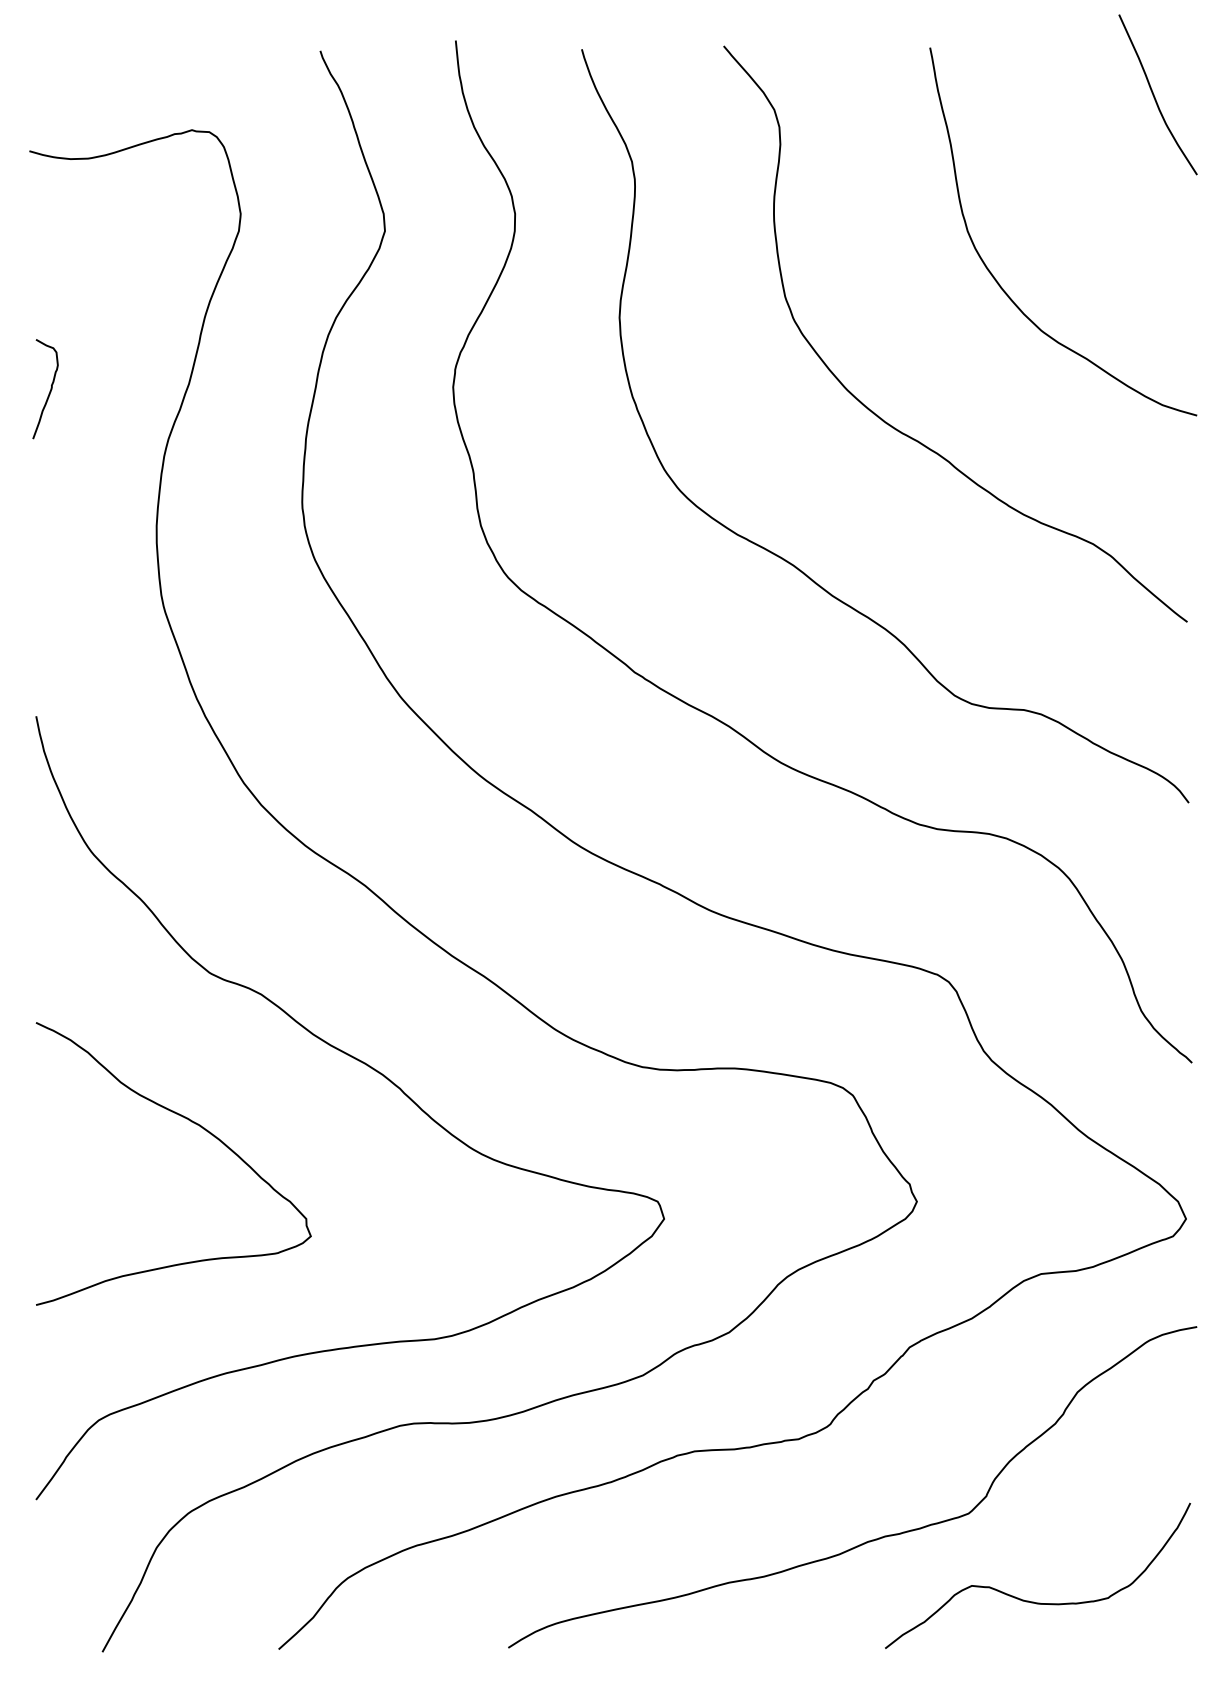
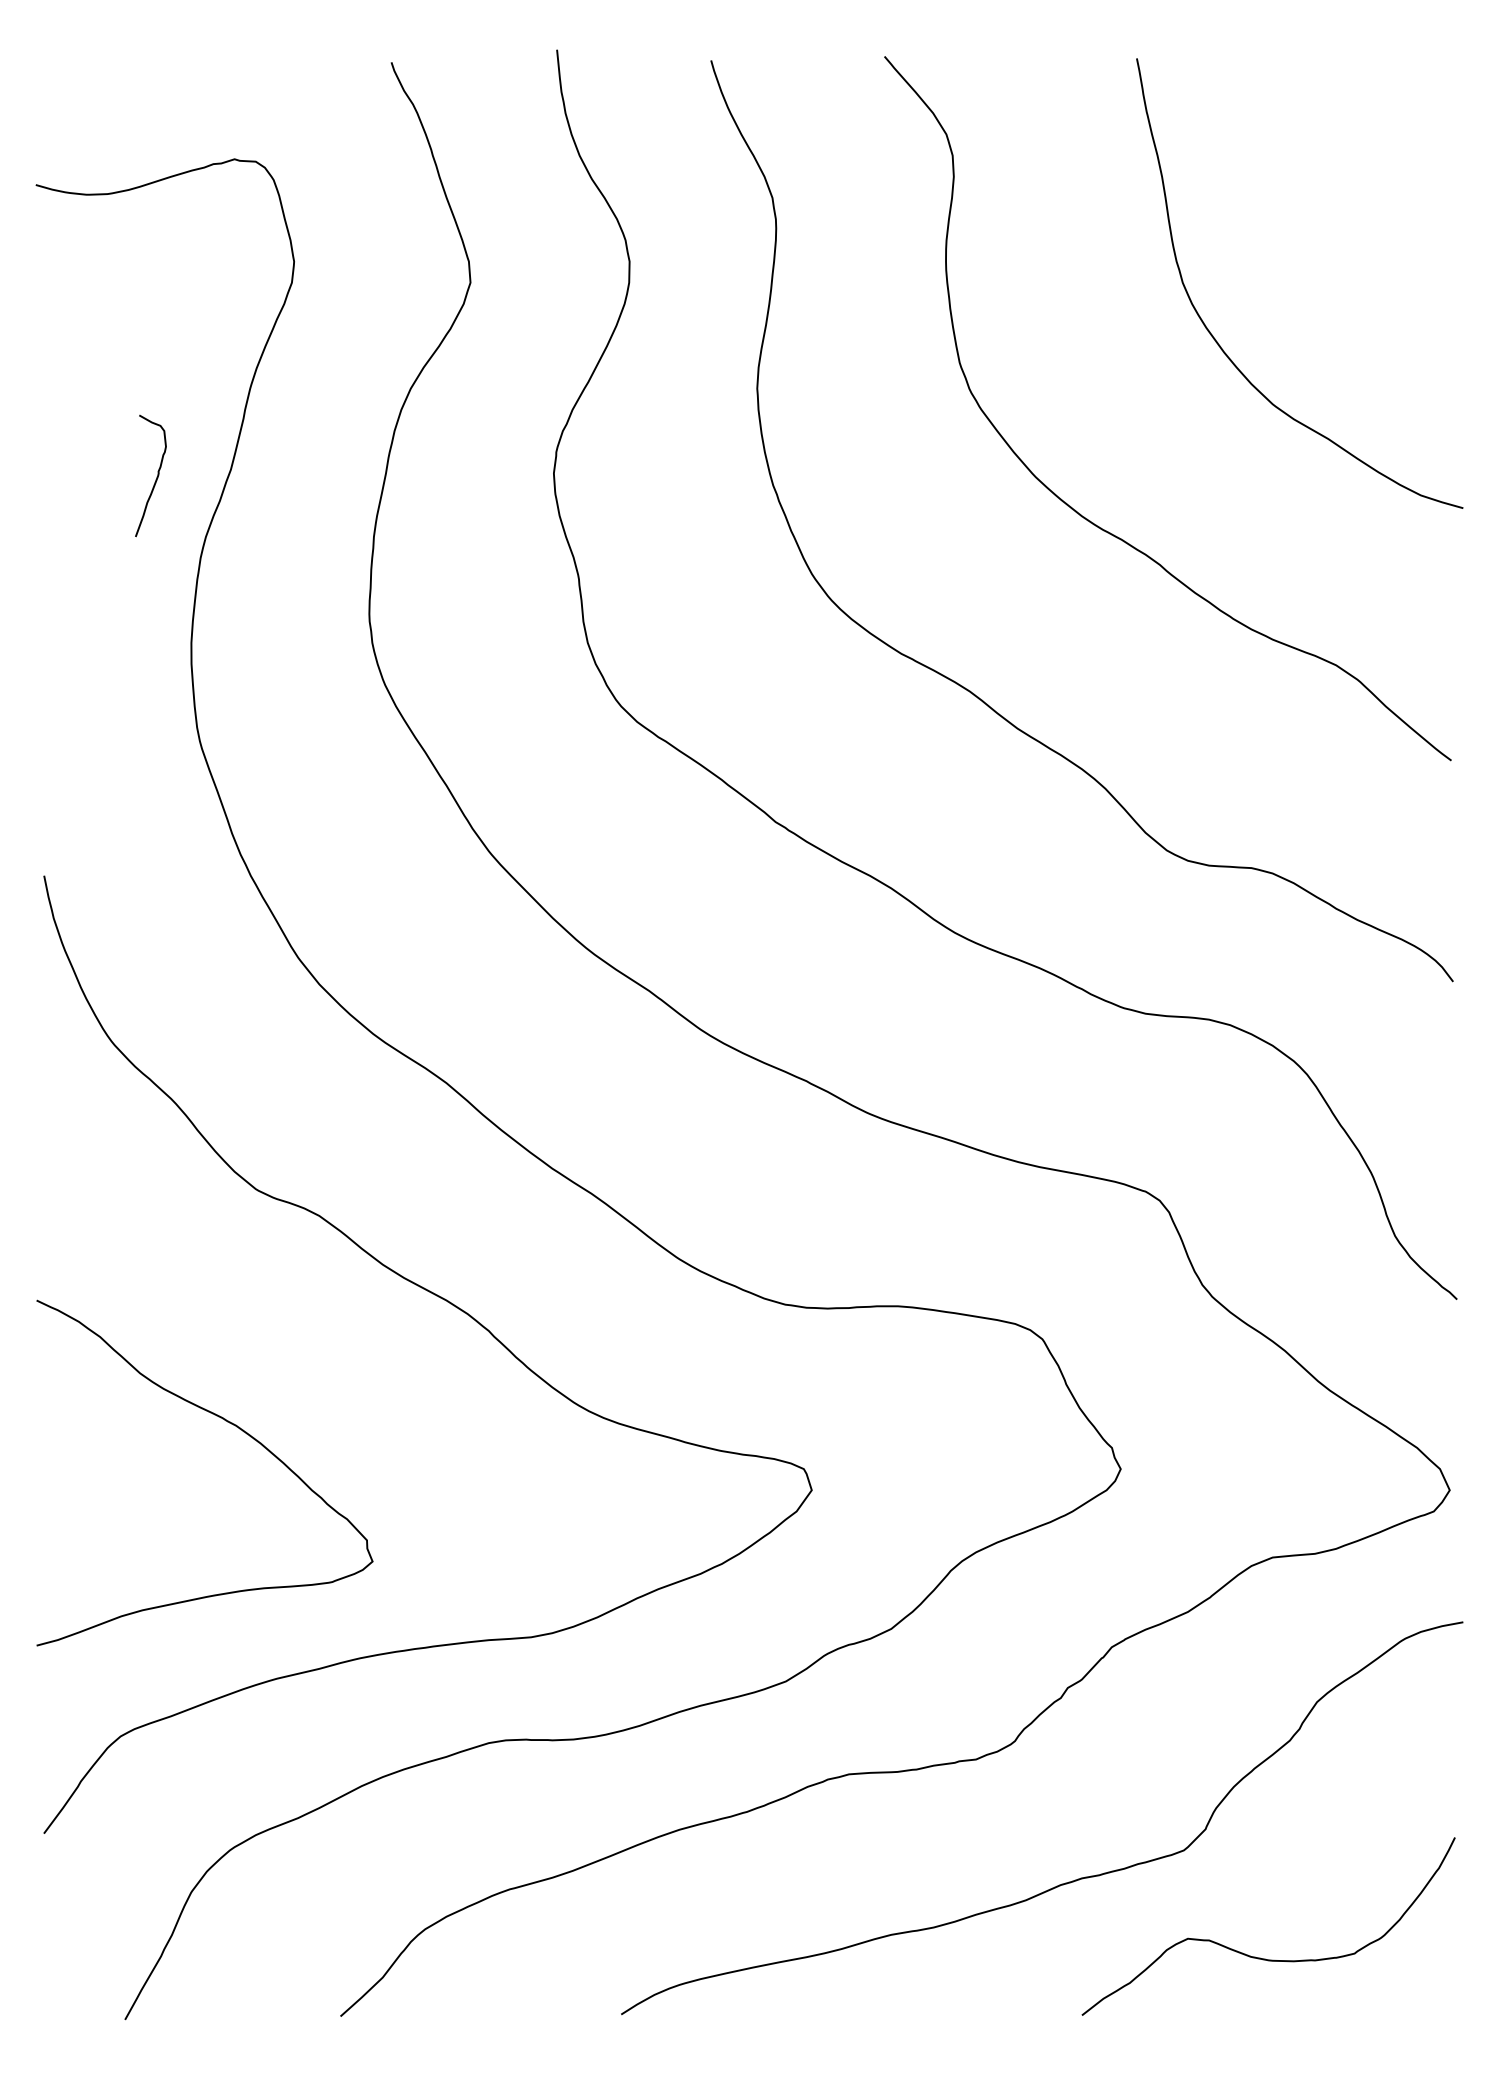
curve: (1155, 96) -> (1412, 118), removed
curve: (49, 391) -> (155, 478), moved
curve: (193, 1123) -> (229, 1423), moved

